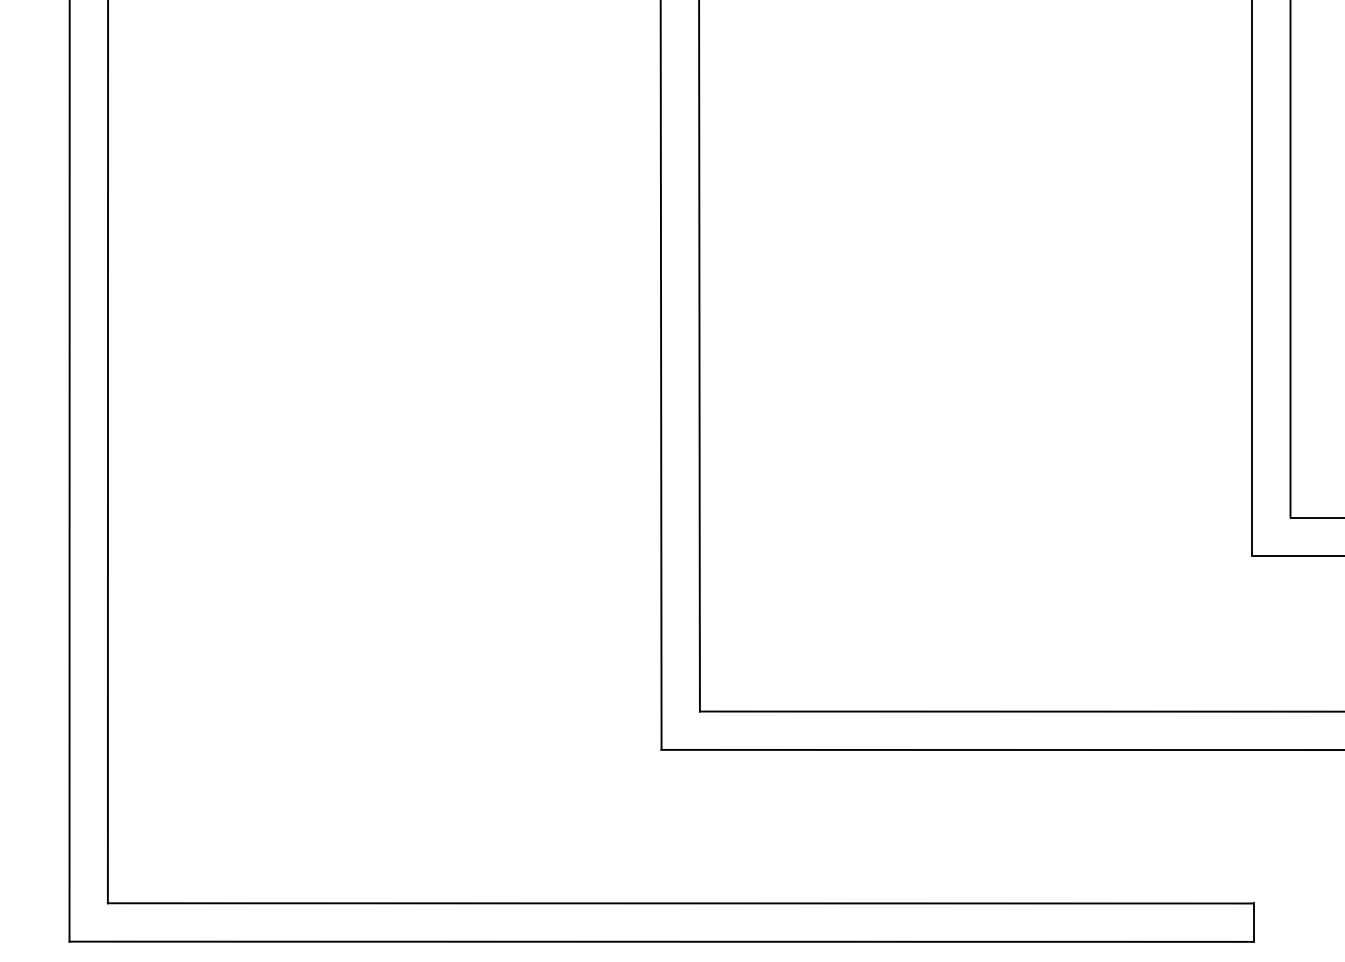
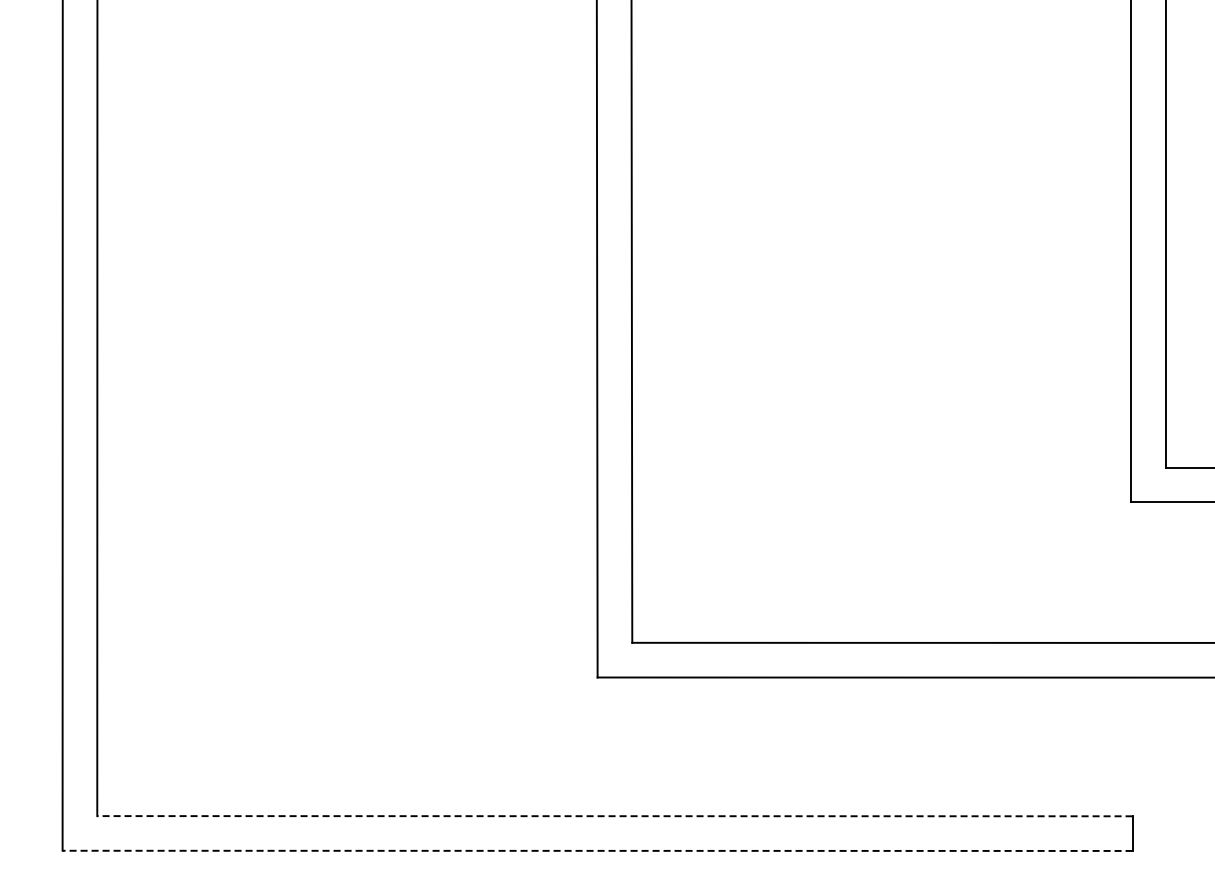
line: (680, 903) -> (614, 816), solid -> dashed
line: (661, 941) -> (597, 850), solid -> dashed

